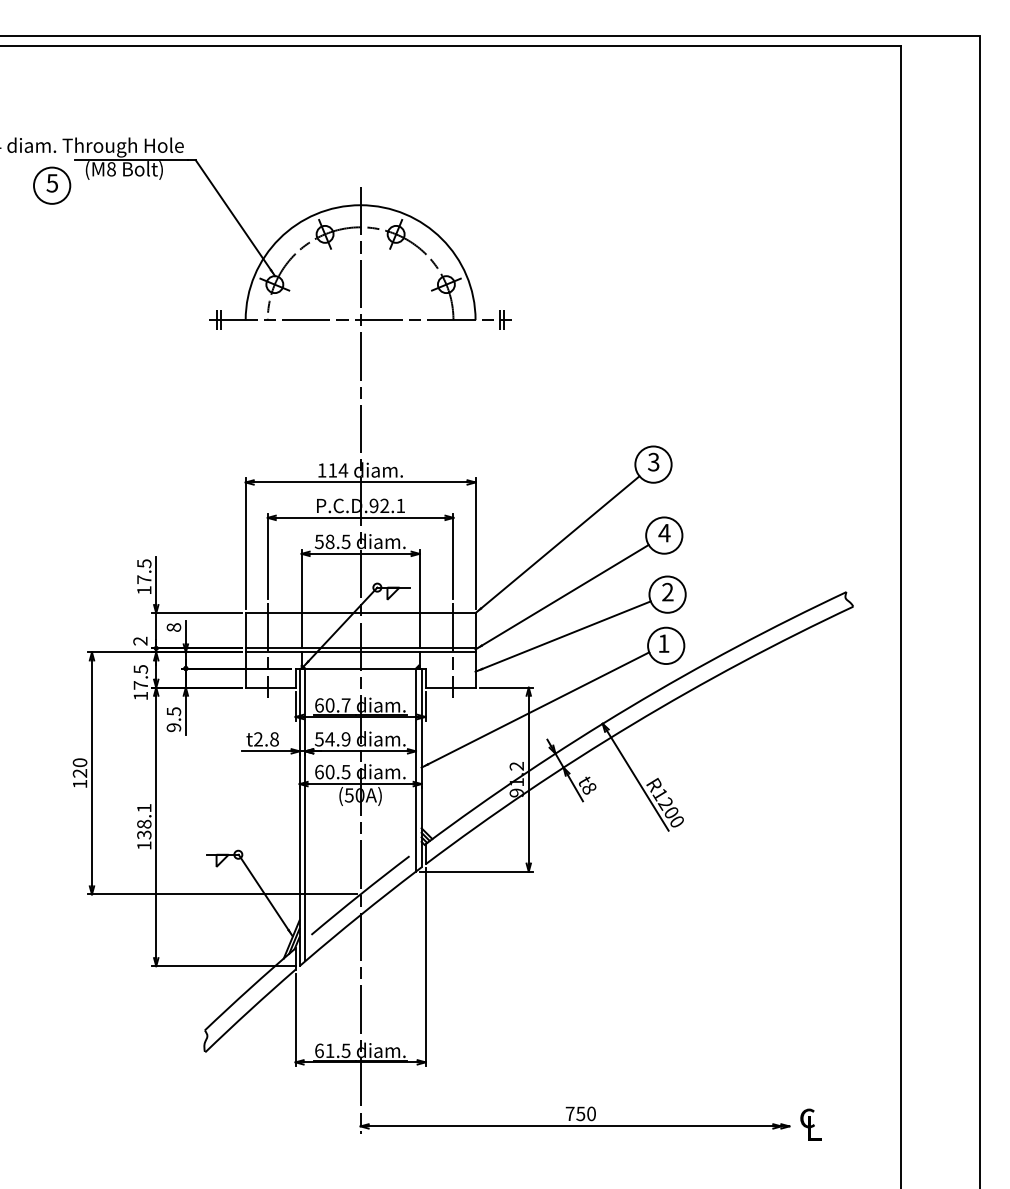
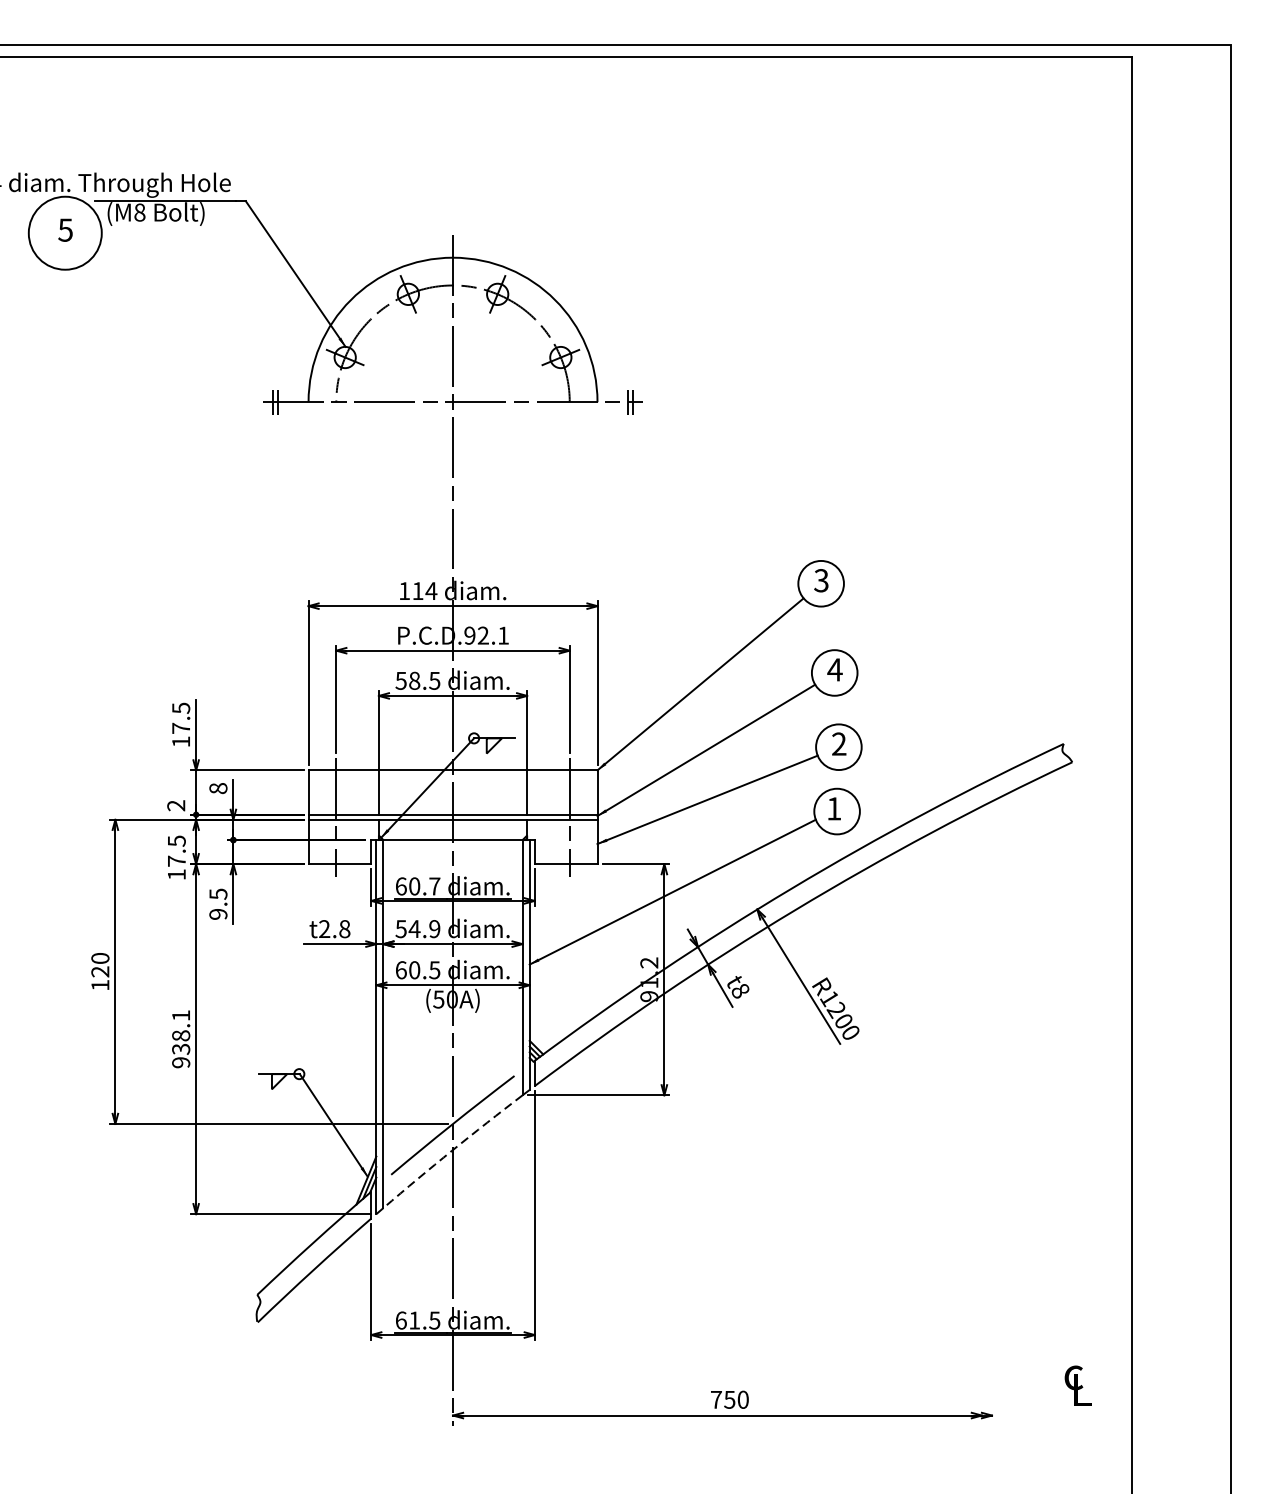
circle: (51, 185) -> (64, 232), size x1.6
text: (144, 845) -> (181, 1062), 138.1 -> 938.1
arc: (359, 915) -> (451, 1150), solid -> dashed
text: (810, 1124) -> (1077, 1385), moved

